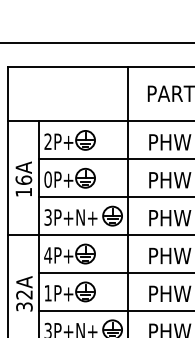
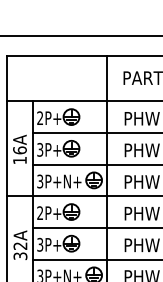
text: (48, 179) -> (40, 149), 0P+ -> 3P+
text: (47, 254) -> (39, 212), 4P+ -> 2P+
text: (48, 292) -> (40, 244), 1P+ -> 3P+

